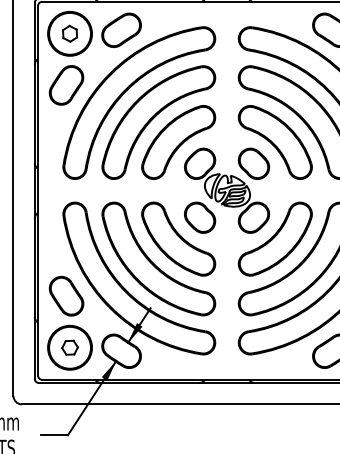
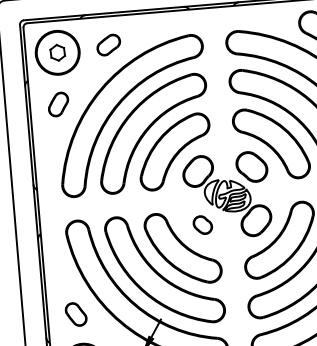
part: (121, 30) -> (108, 45), size x0.6
part: (66, 85) -> (58, 104), size x0.6
part: (200, 217) -> (203, 224), size x0.6
part: (66, 295) -> (76, 313), size x0.6

